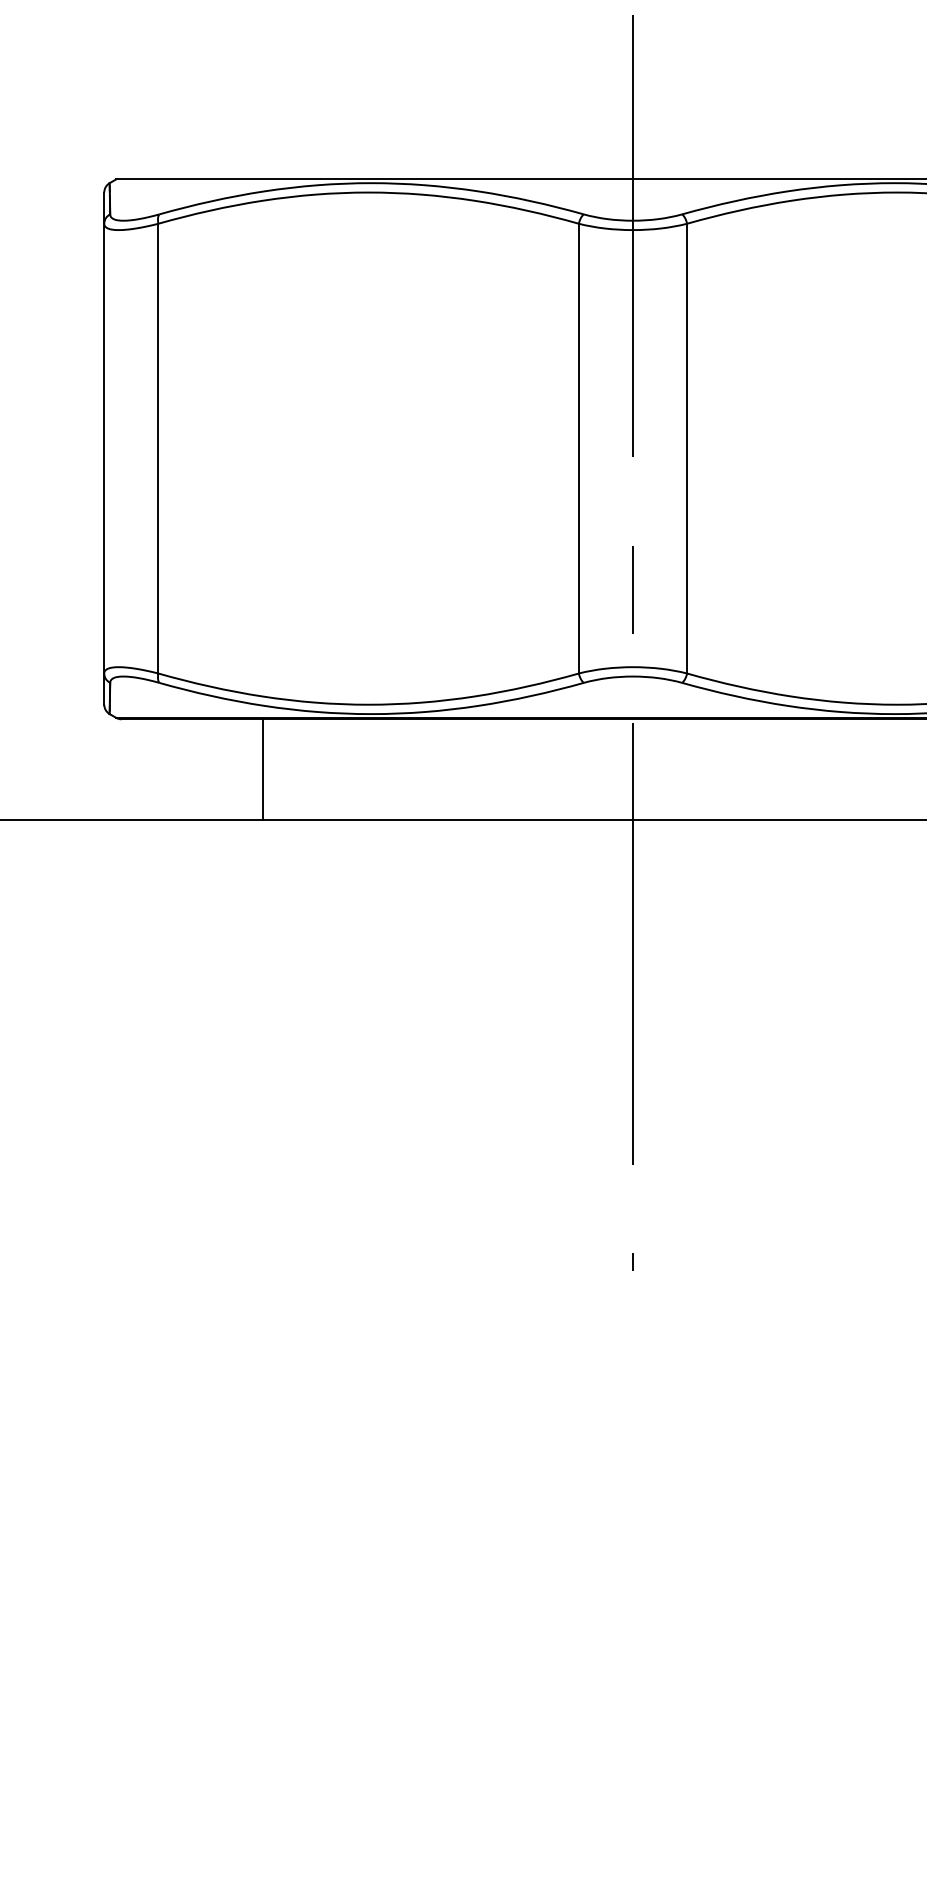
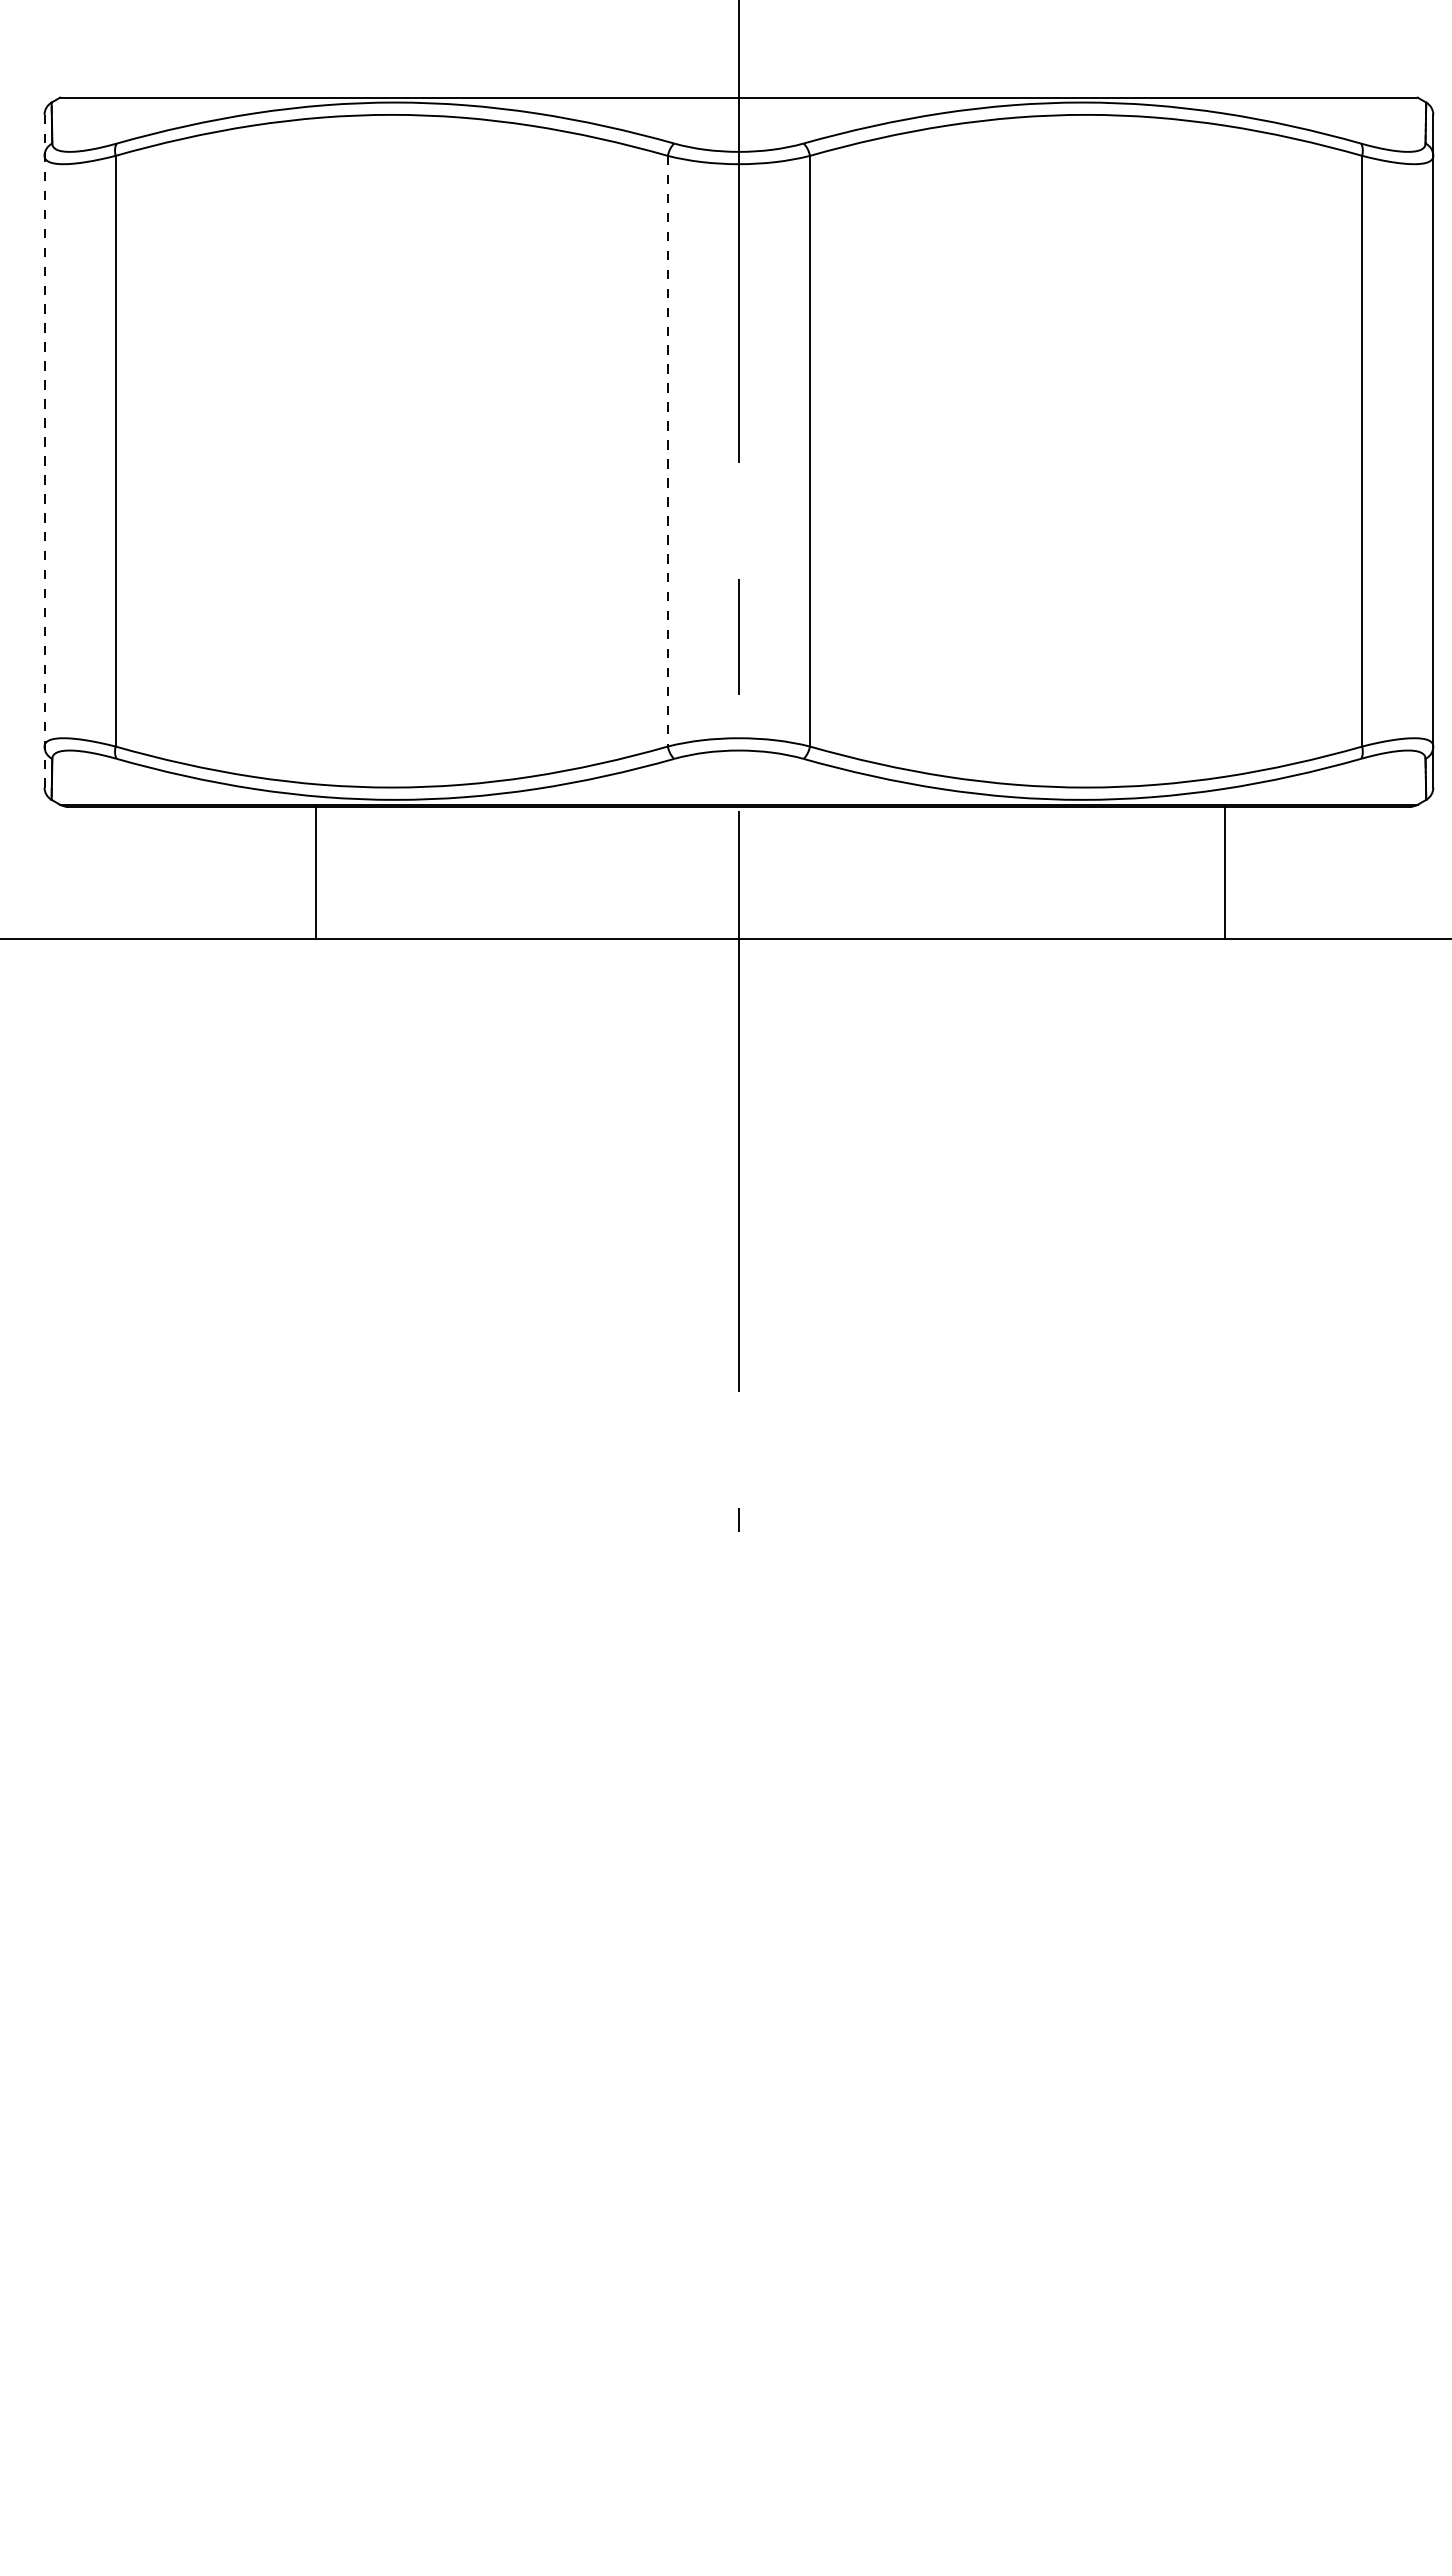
line: (104, 448) -> (44, 451), solid -> dashed
line: (578, 448) -> (667, 451), solid -> dashed
line: (263, 769) -> (316, 872), moved

